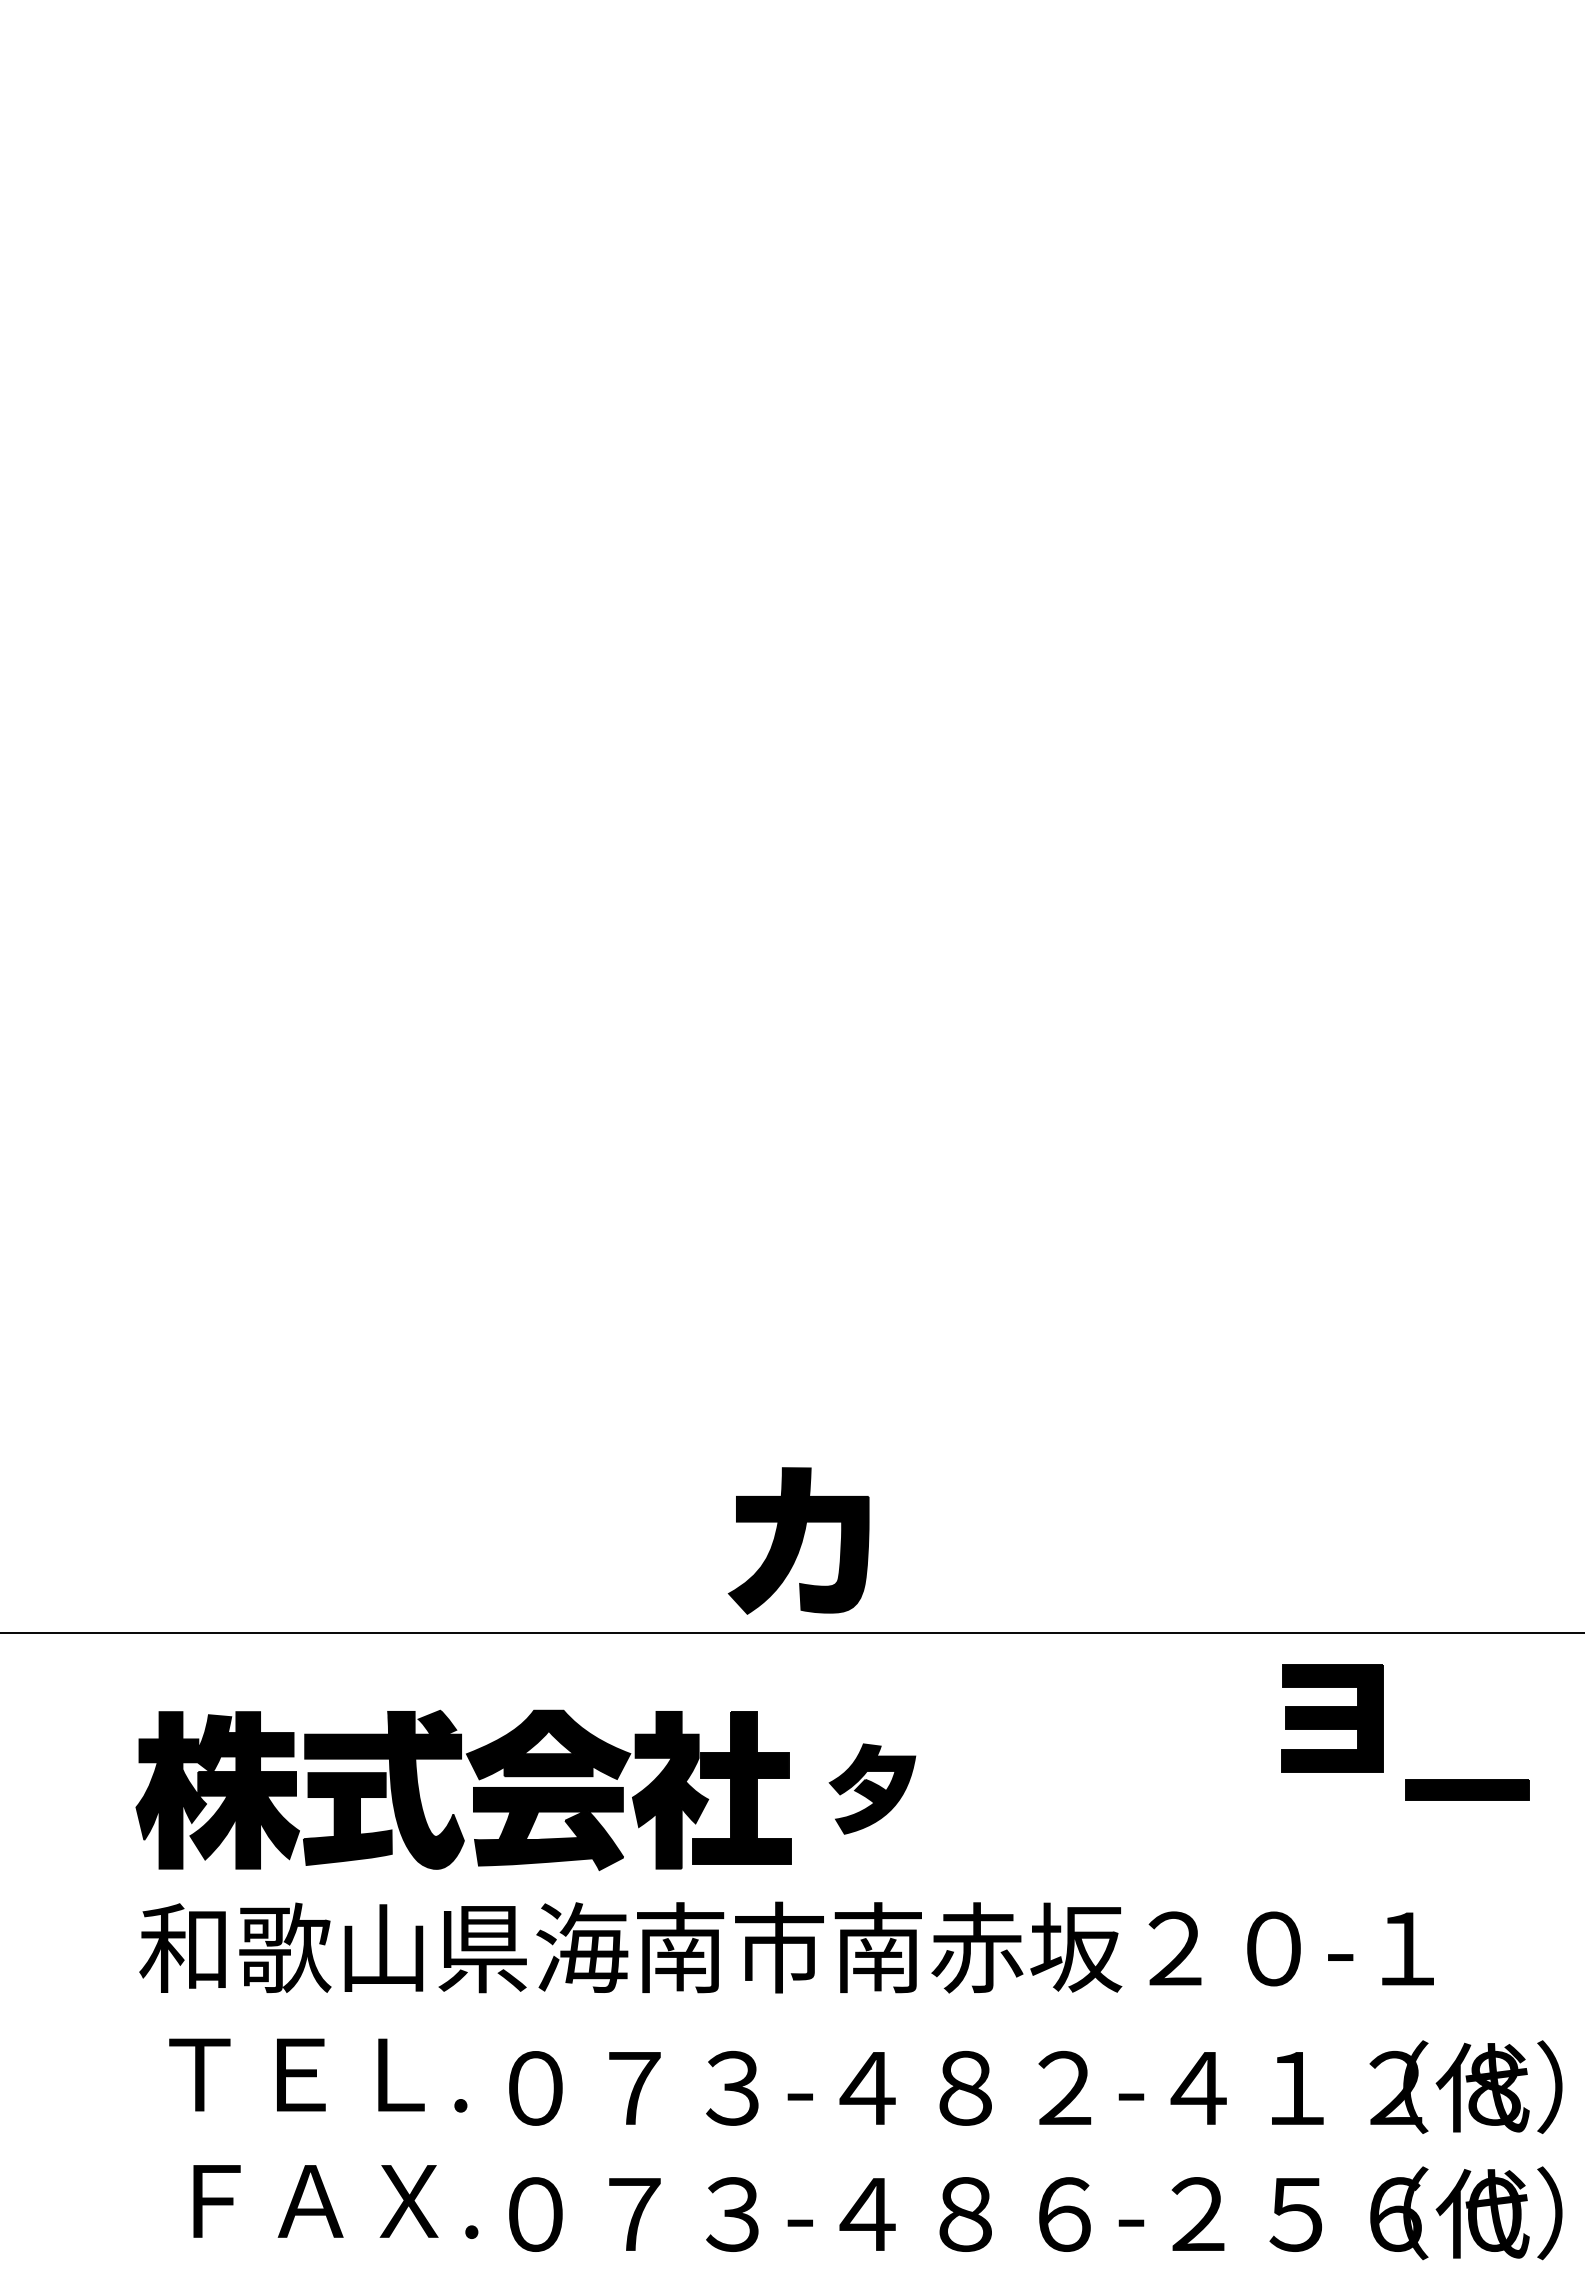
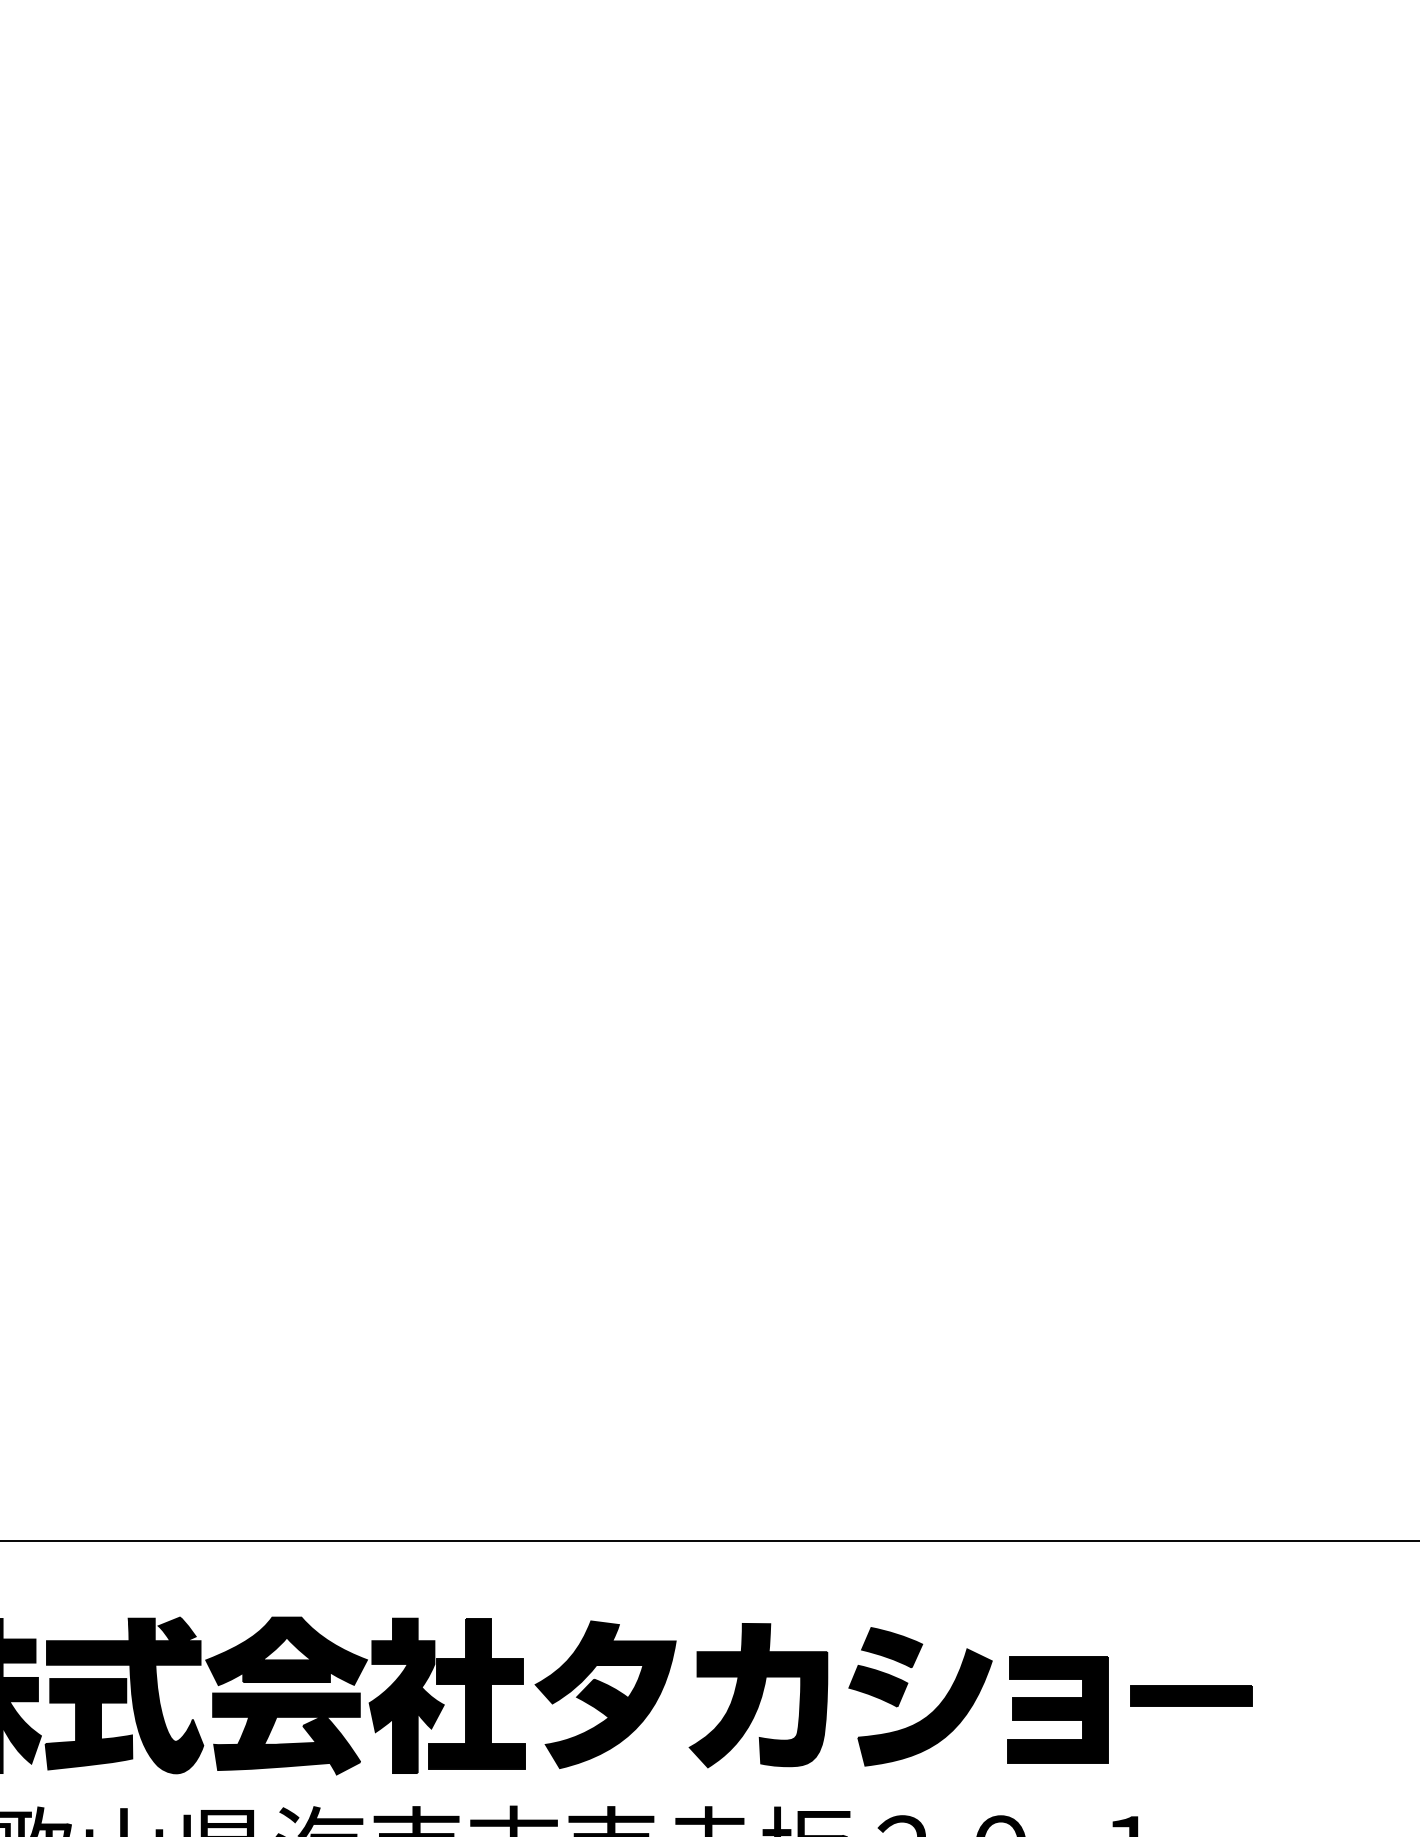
part: (798, 1540) -> (758, 1695), moved
part: (1332, 1718) -> (1058, 1709), moved
part: (1176, 1786) -> (904, 1692), added
part: (872, 1788) -> (605, 1694), size x1.67

